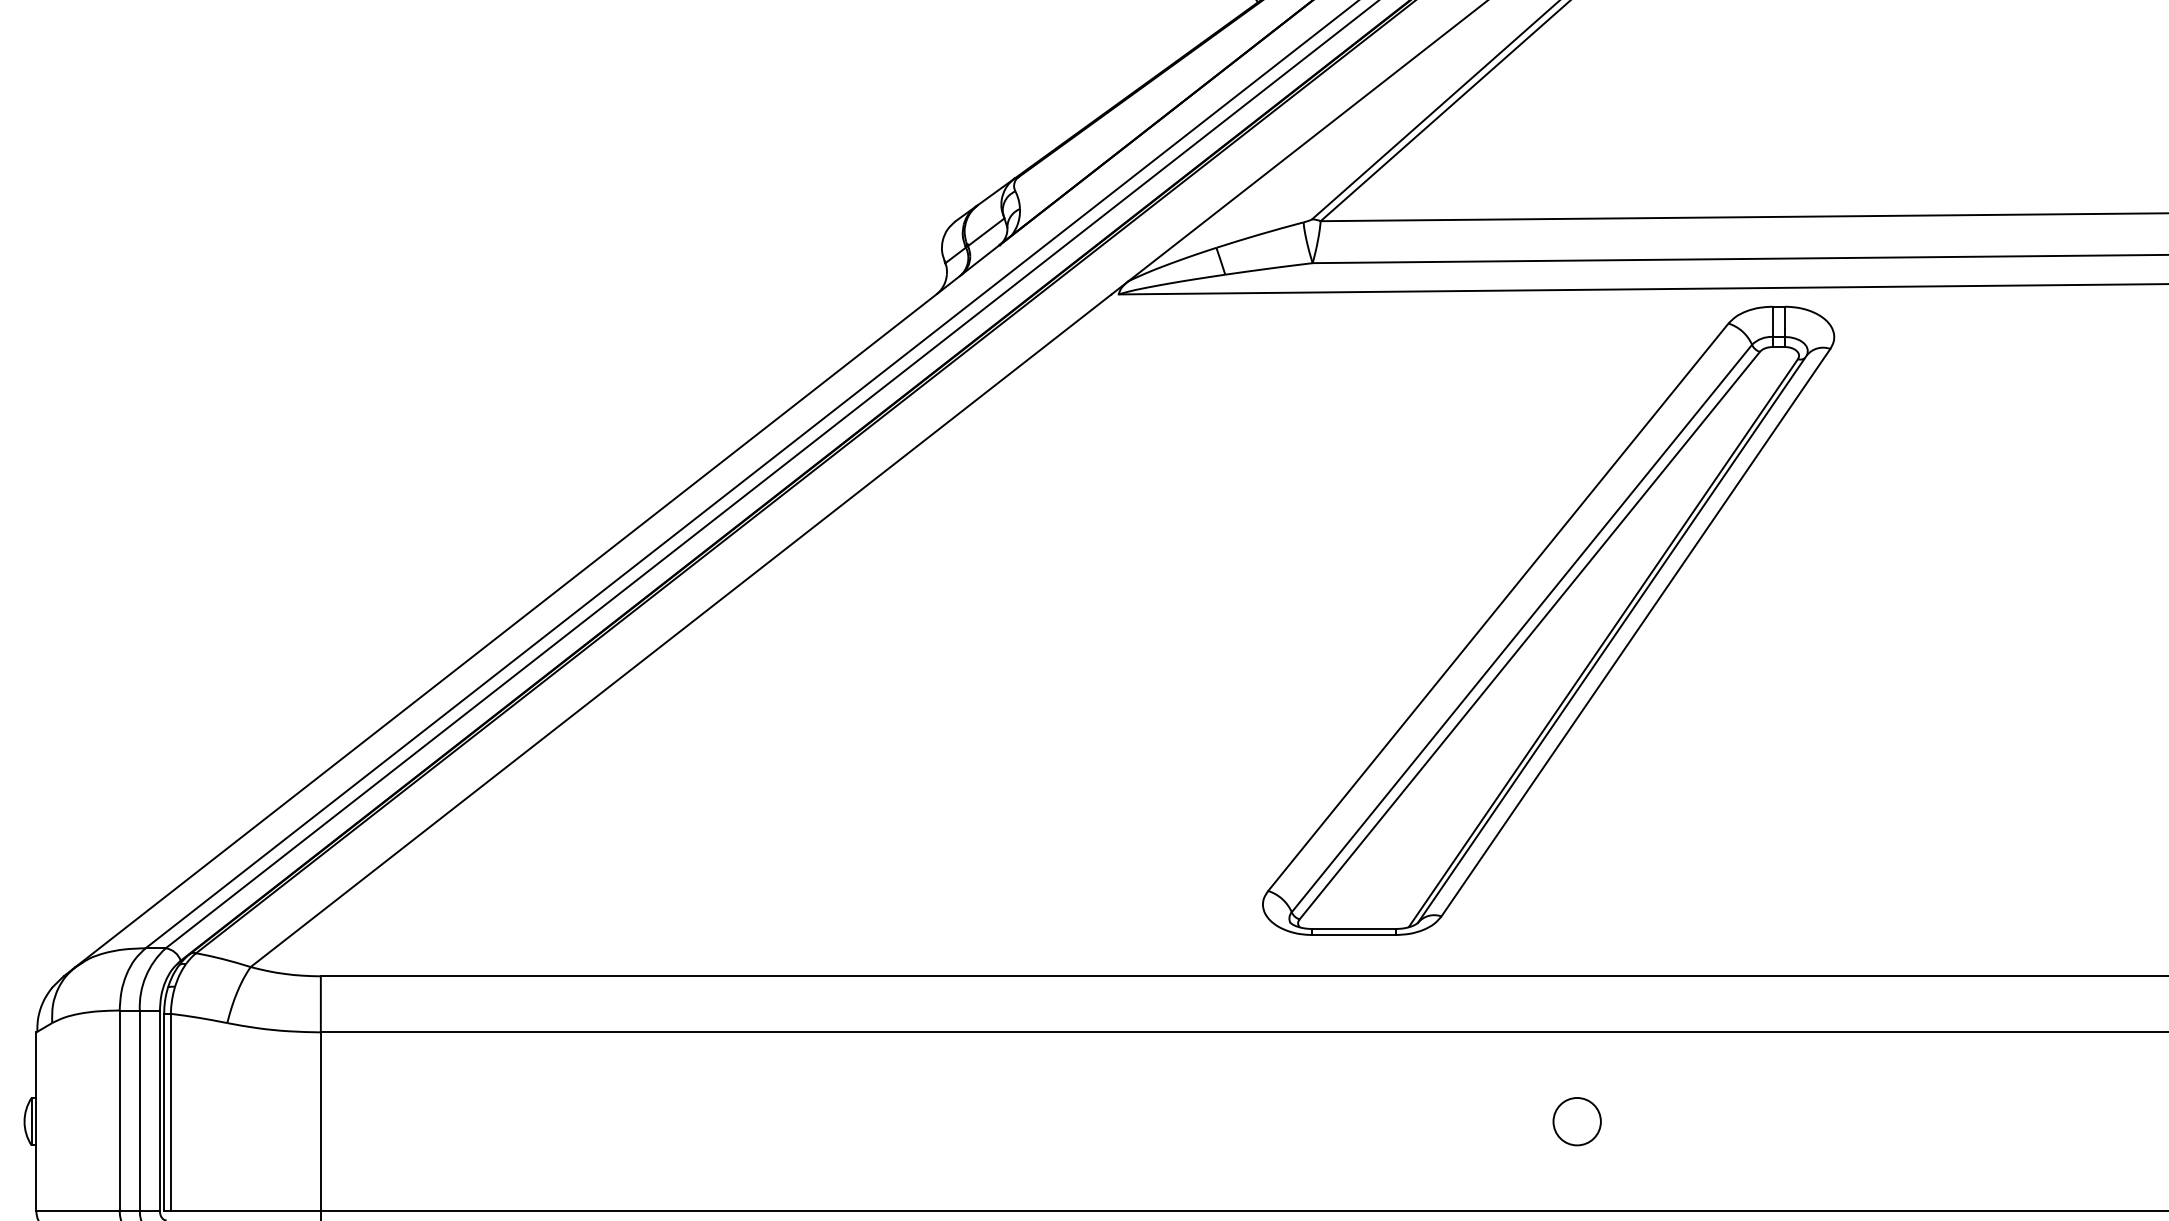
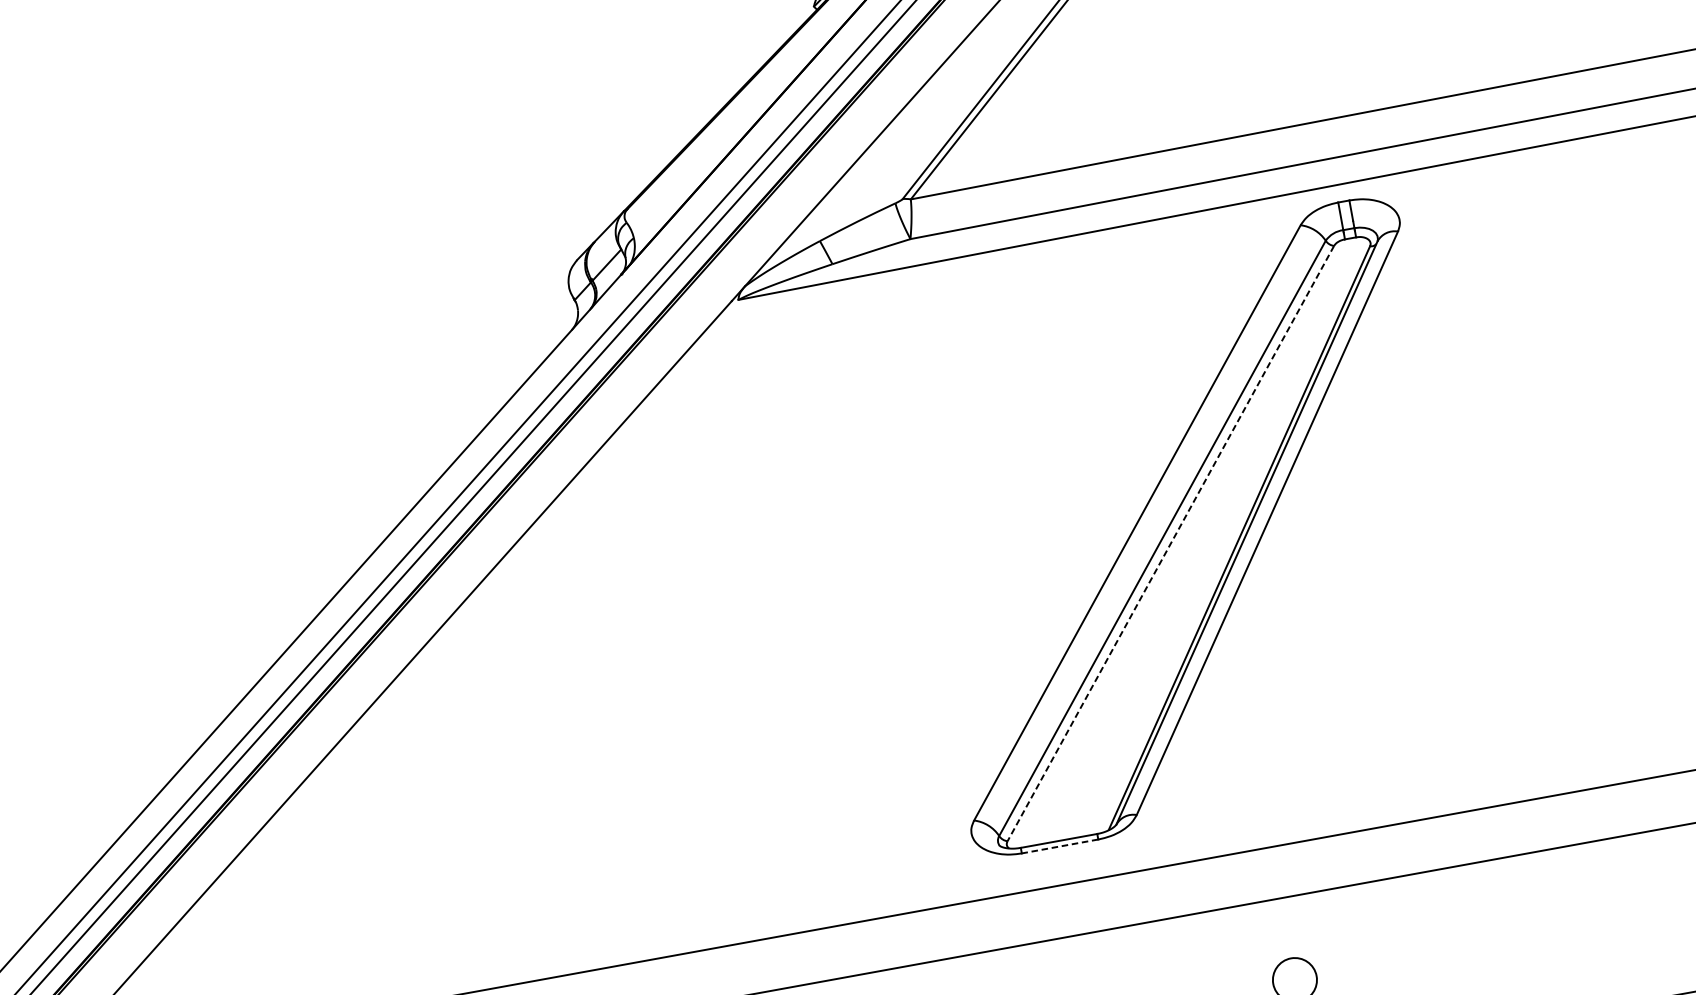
line: (1529, 636) -> (1170, 544), solid -> dashed
line: (1354, 935) -> (1060, 846), solid -> dashed

